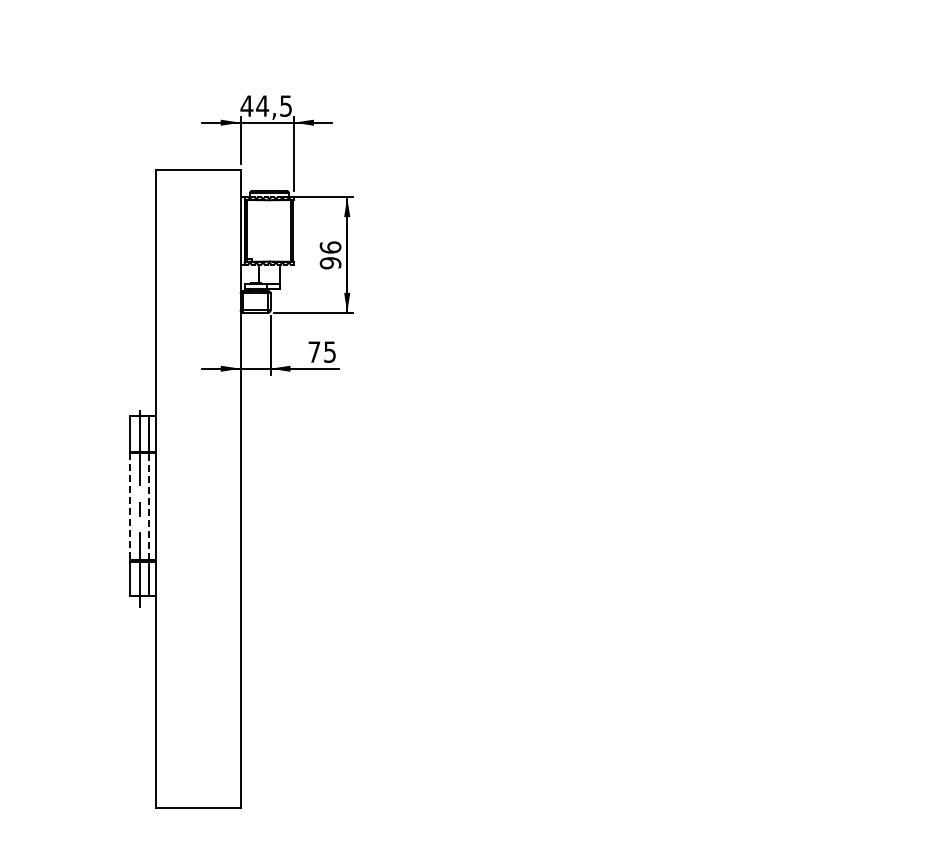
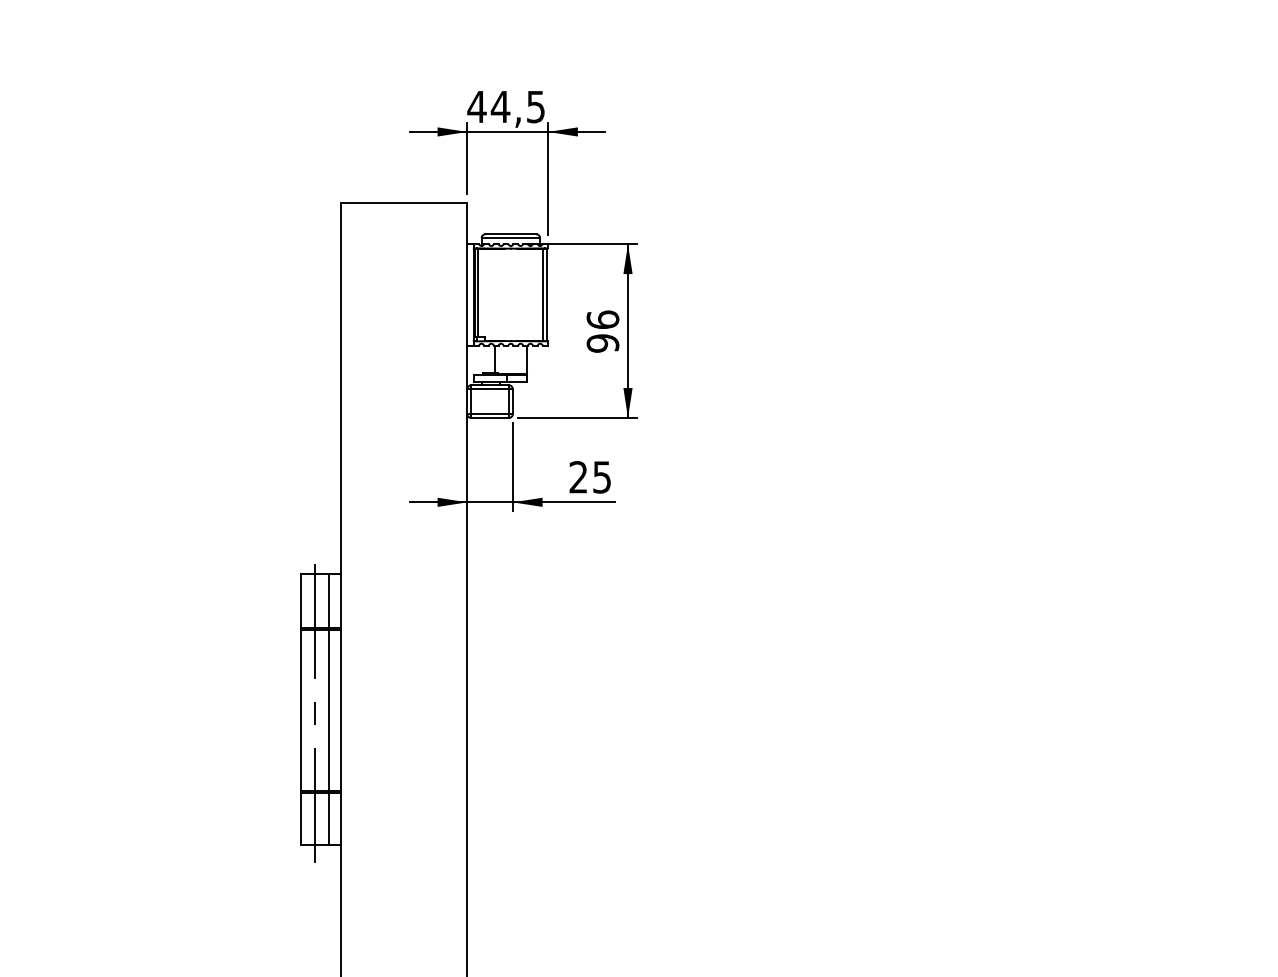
text: (314, 351) -> (578, 476), 75 -> 25
line: (148, 506) -> (328, 709), dashed -> solid
line: (129, 507) -> (300, 711), dashed -> solid

